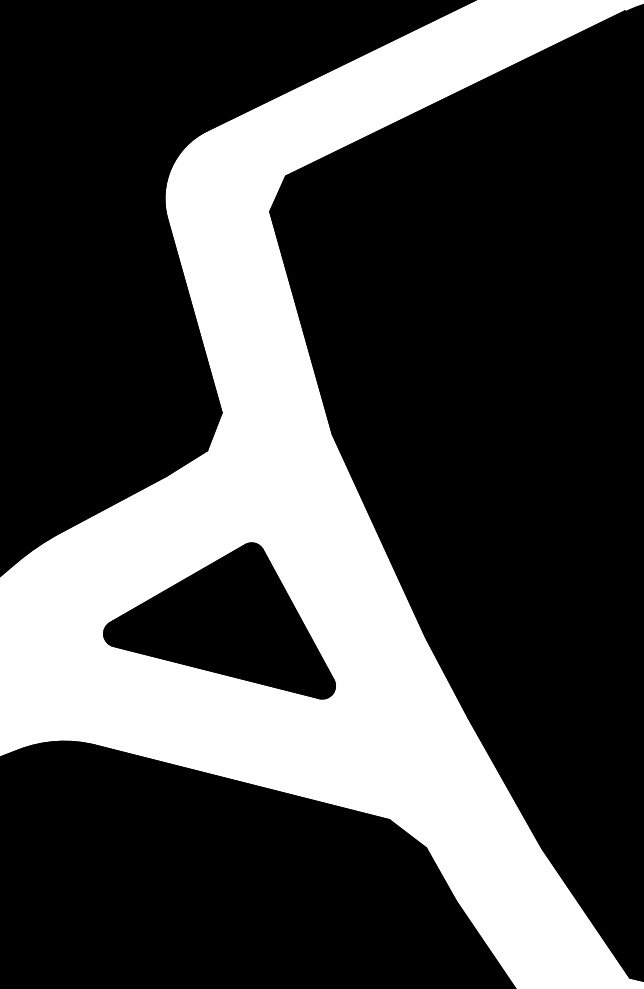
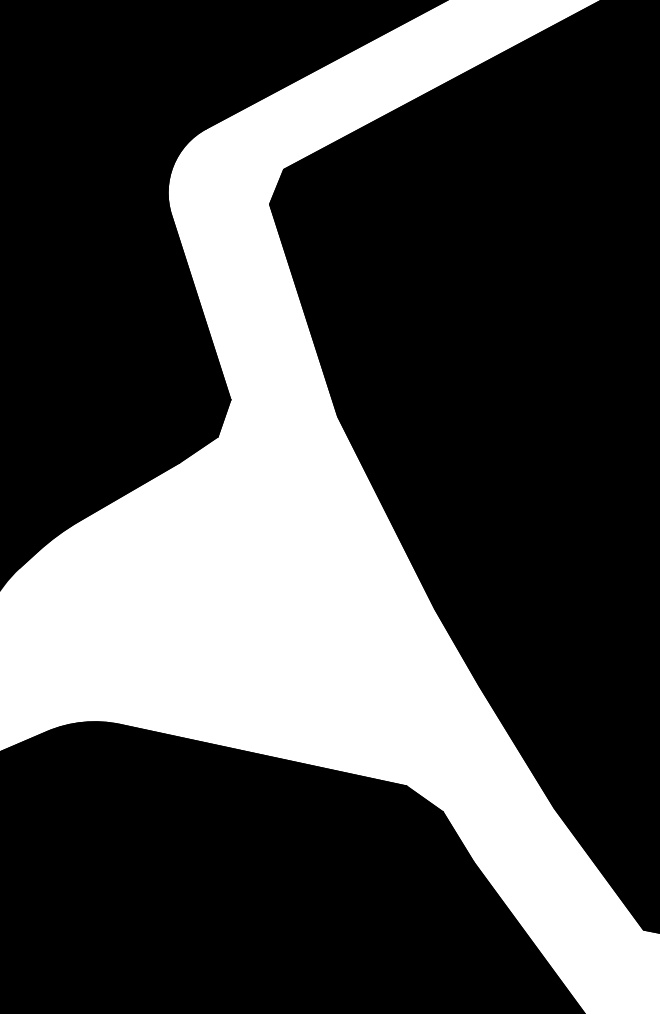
part: (220, 617) -> (236, 597), removed

